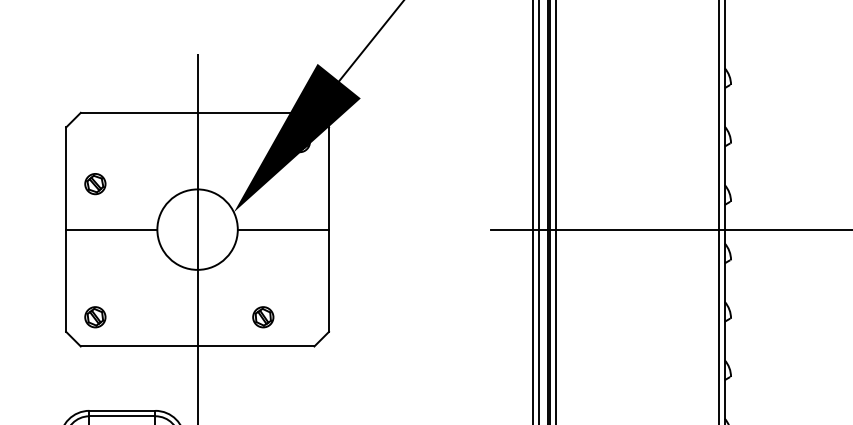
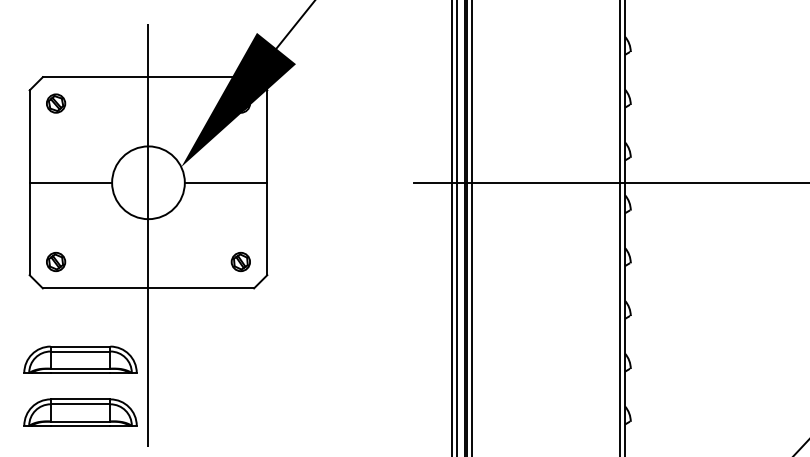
part: (95, 183) -> (56, 103), moved
part: (262, 316) -> (240, 261), moved

